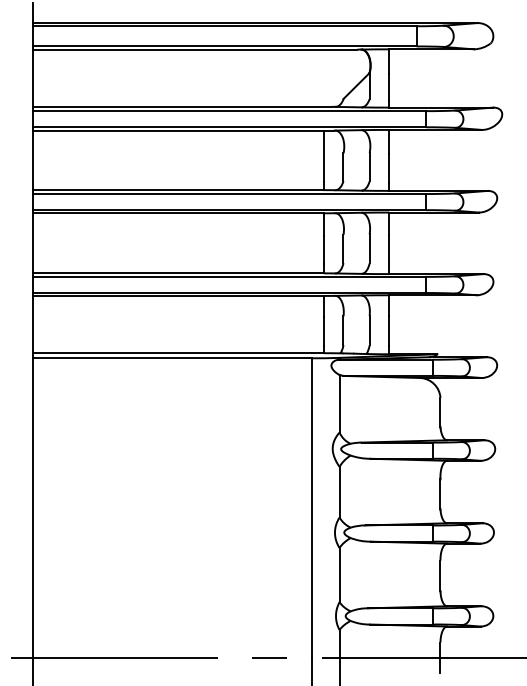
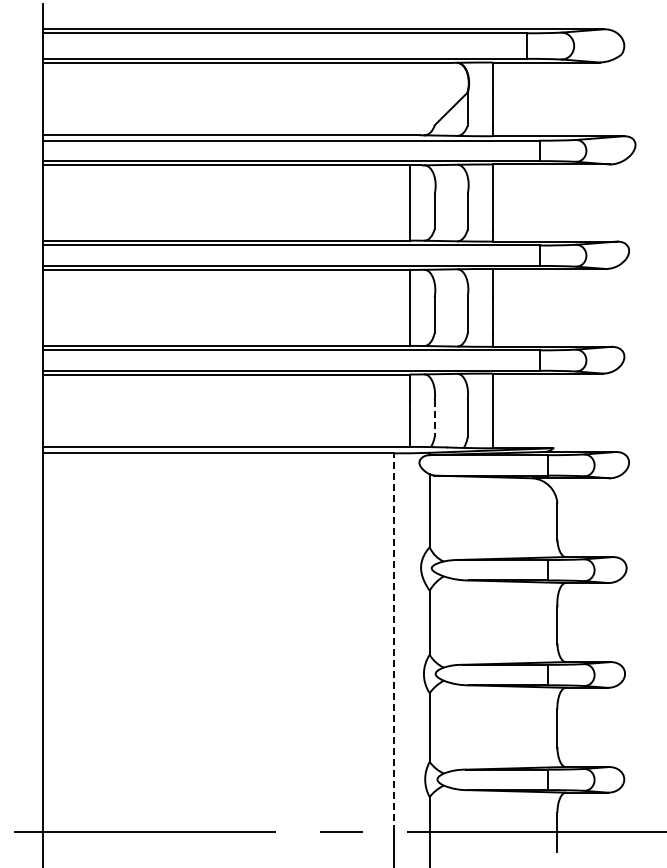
line: (343, 331) -> (434, 419), solid -> dashed
line: (311, 507) -> (394, 642), solid -> dashed

